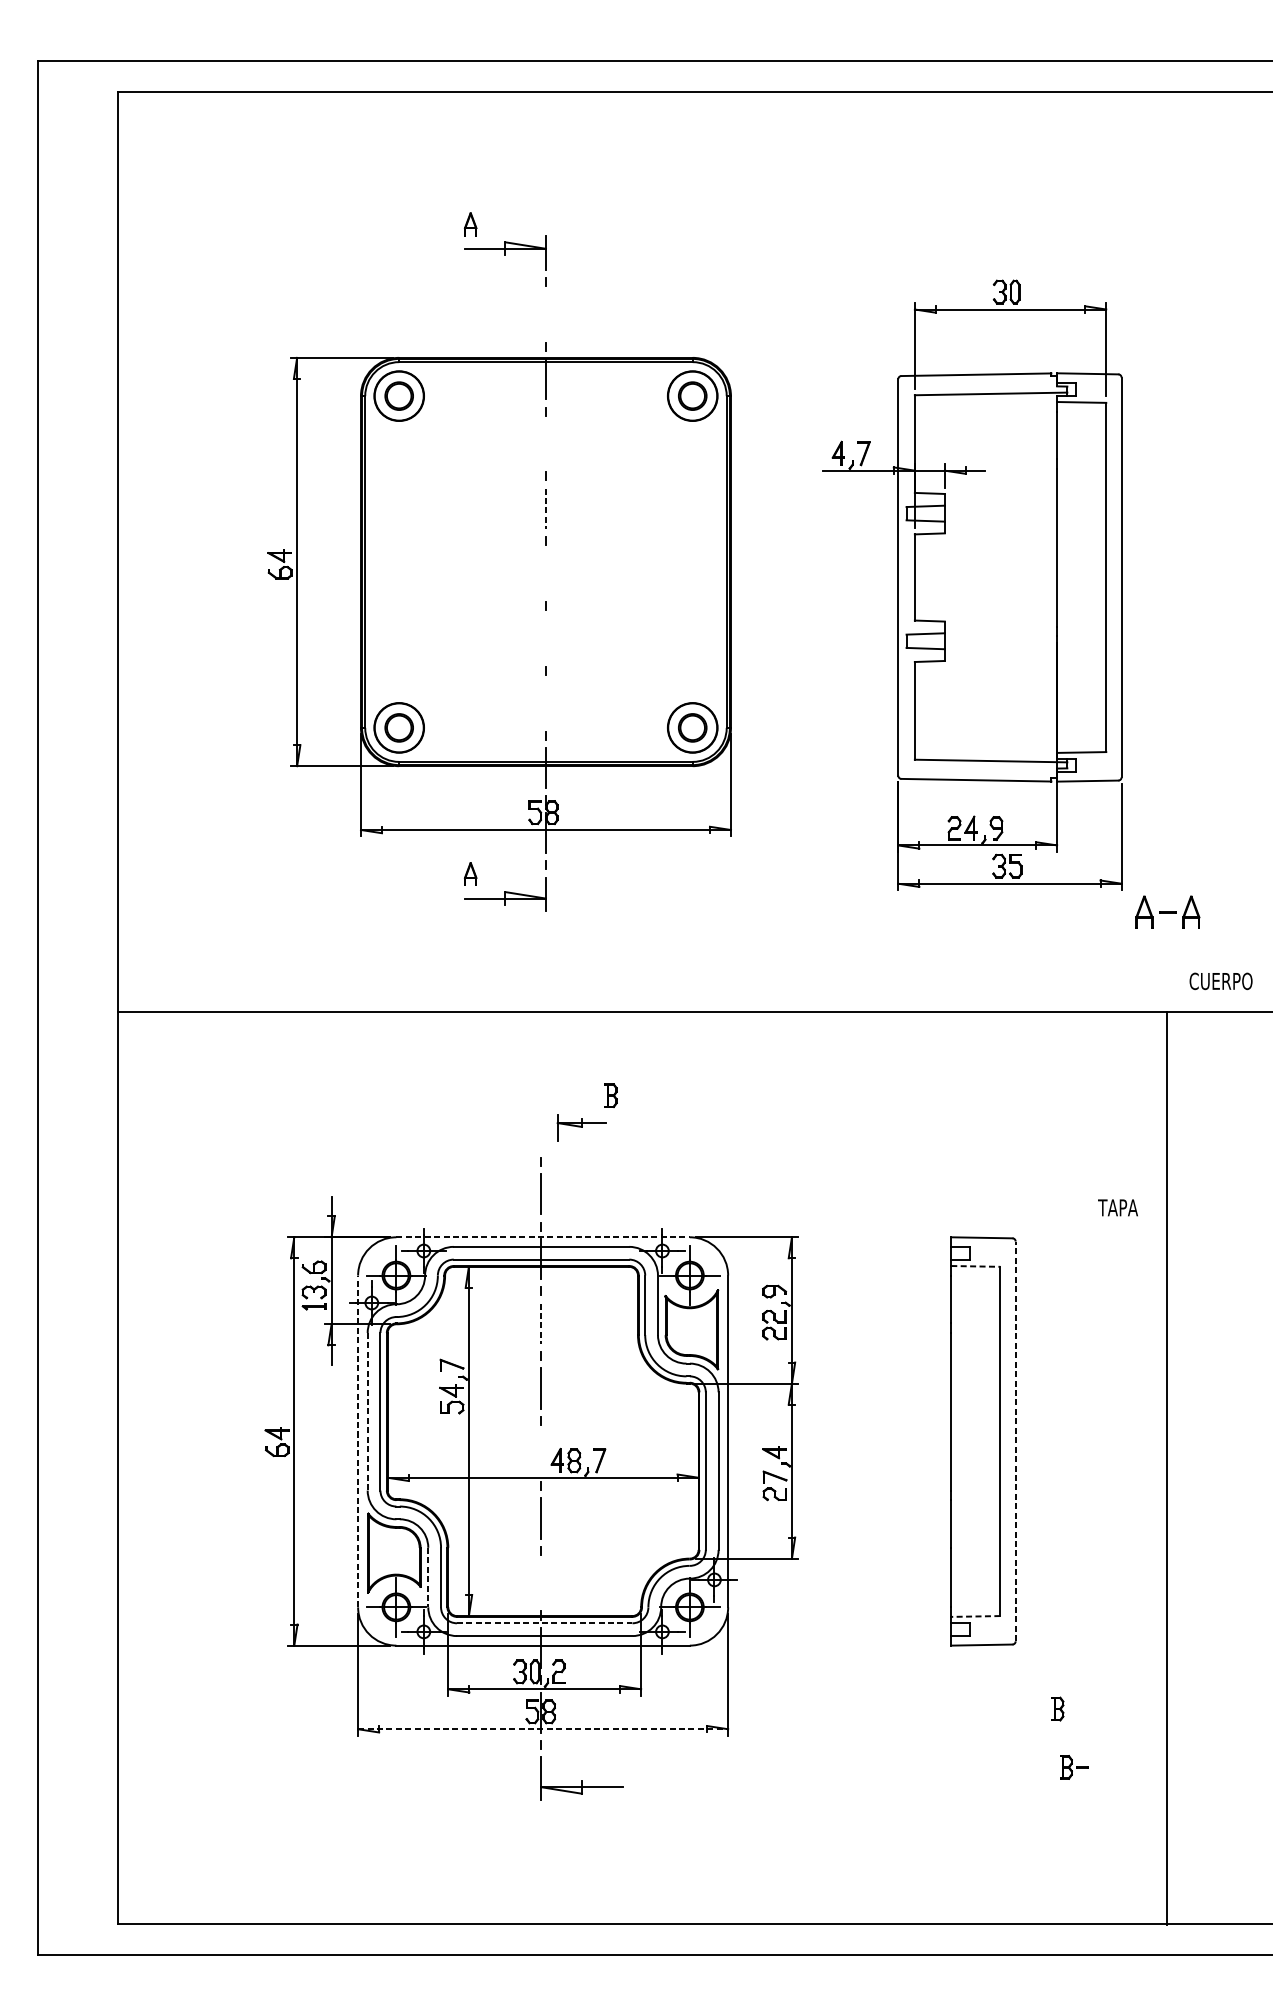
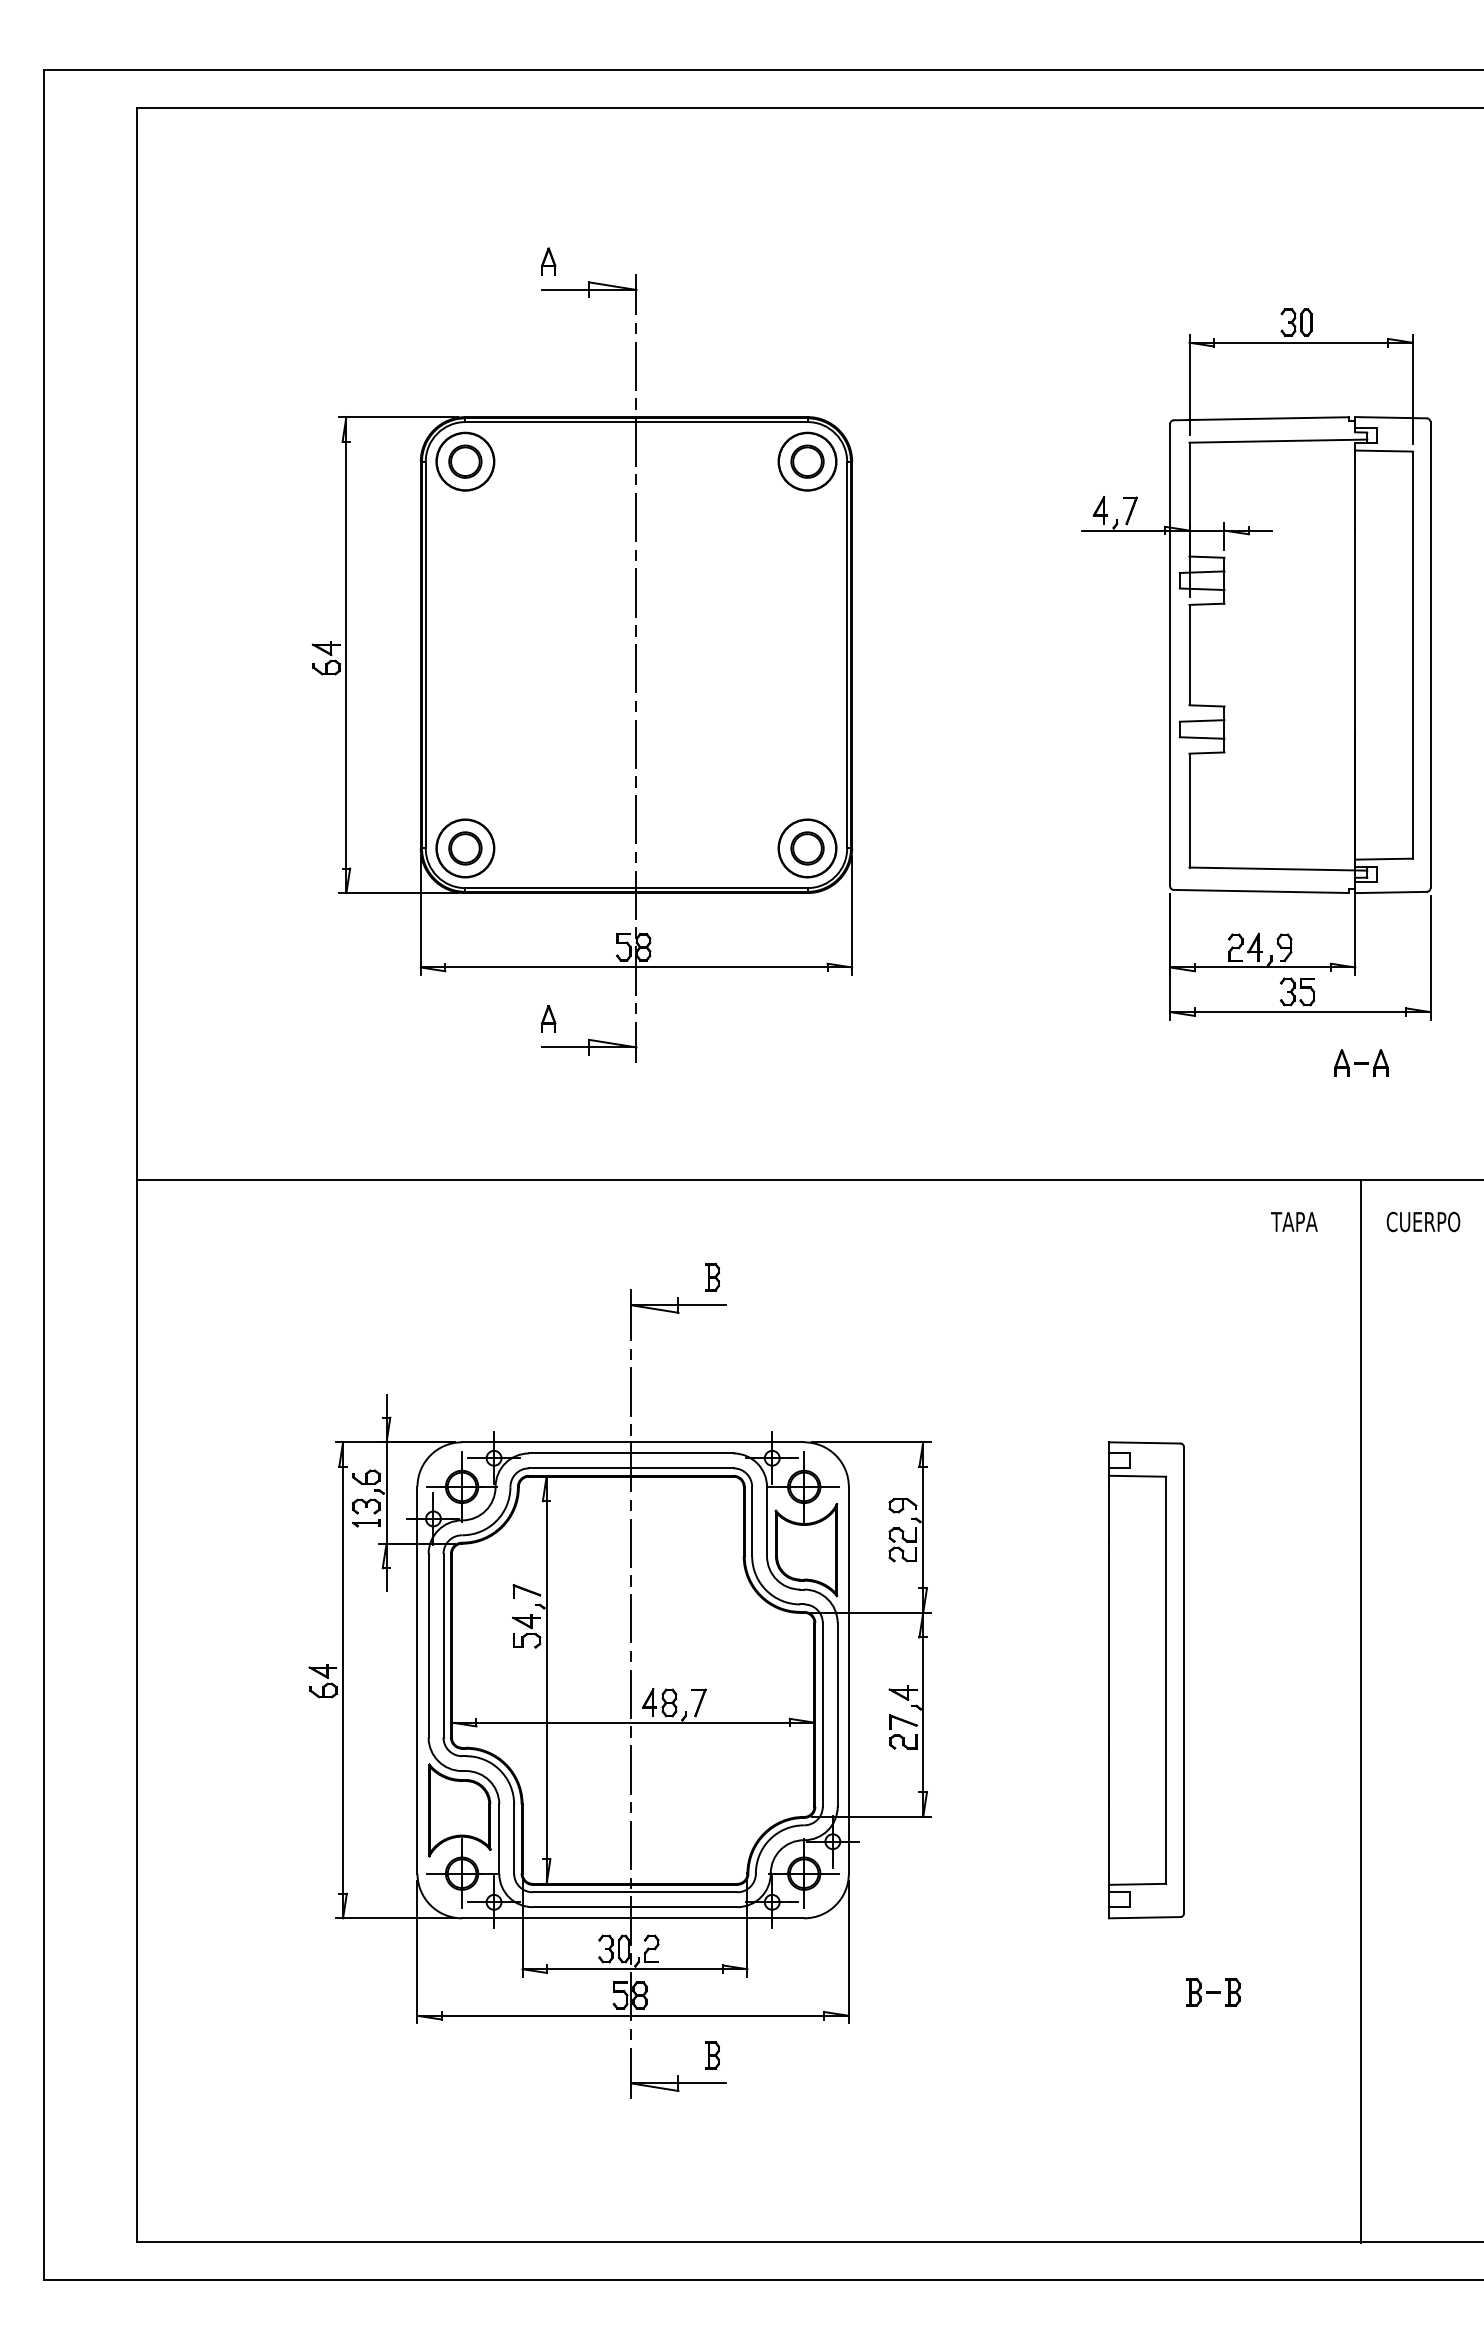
line: (546, 314) -> (636, 366), added
line: (546, 443) -> (636, 517), added
line: (546, 509) -> (636, 593), dashed -> solid
line: (545, 573) -> (635, 668), added
part: (972, 585) -> (1256, 664), moved
line: (546, 637) -> (636, 743), added
line: (546, 703) -> (636, 819), added
part: (1167, 911) -> (1361, 1062), size x0.71
text: (1221, 980) -> (1423, 1221), moved
part: (582, 1127) -> (678, 1314), size x1.67
text: (1118, 1207) -> (1294, 1221), moved
line: (543, 1237) -> (633, 1442), dashed -> solid
line: (975, 1266) -> (1137, 1476), dashed -> solid
line: (541, 1324) -> (631, 1543), dashed -> solid
line: (367, 1411) -> (428, 1645), dashed -> solid
line: (358, 1440) -> (417, 1679), dashed -> solid
line: (1016, 1440) -> (1184, 1679), dashed -> solid
line: (541, 1452) -> (631, 1693), added
line: (428, 1578) -> (499, 1839), dashed -> solid
line: (541, 1583) -> (631, 1845), added
line: (975, 1616) -> (1137, 1884), dashed -> solid
line: (545, 1623) -> (635, 1892), dashed -> solid
line: (543, 1728) -> (633, 2015), dashed -> solid
part: (611, 1763) -> (712, 2055), added
part: (1074, 1767) -> (1203, 1992), moved

